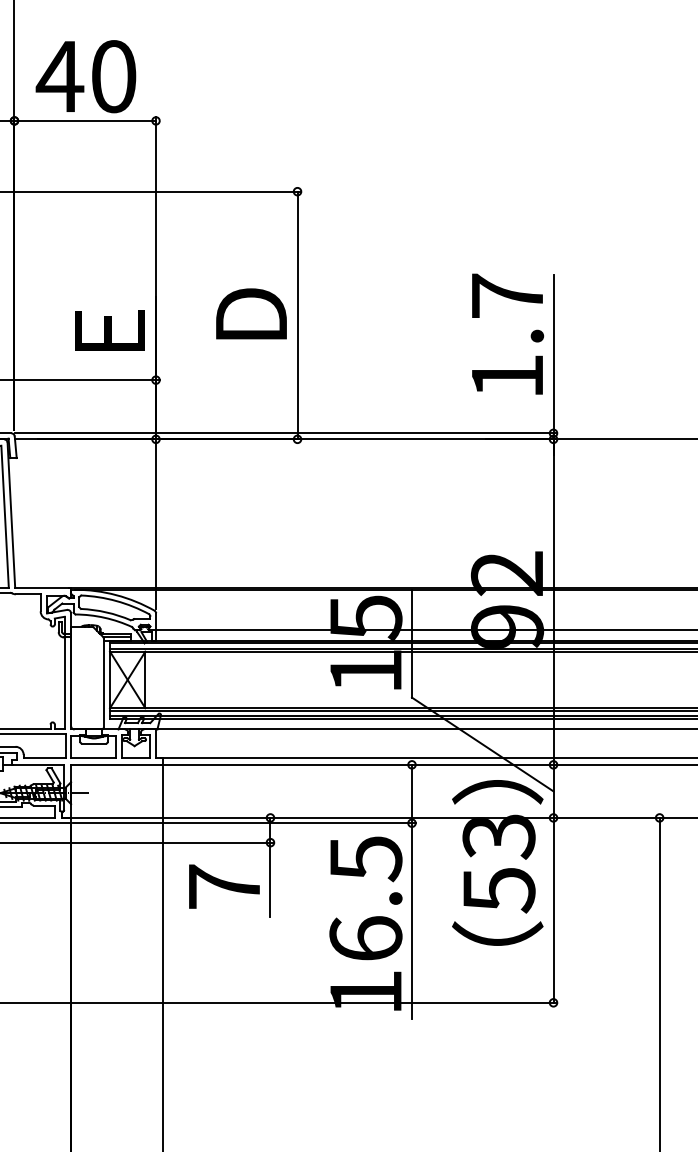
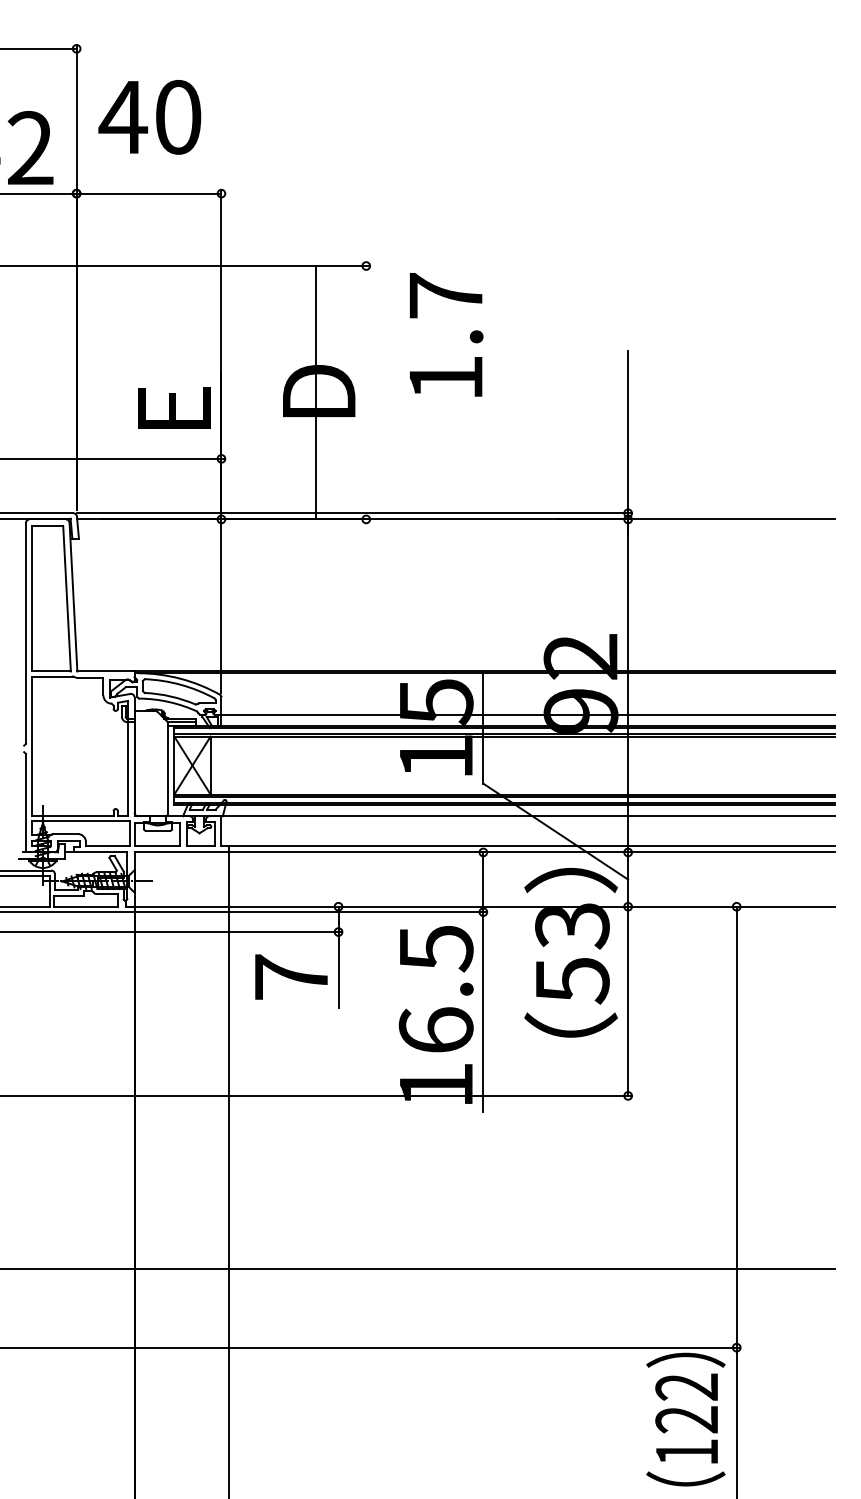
text: (85, 76) -> (149, 117), moved
line: (297, 315) -> (316, 392), moved
text: (507, 333) -> (446, 334), moved

